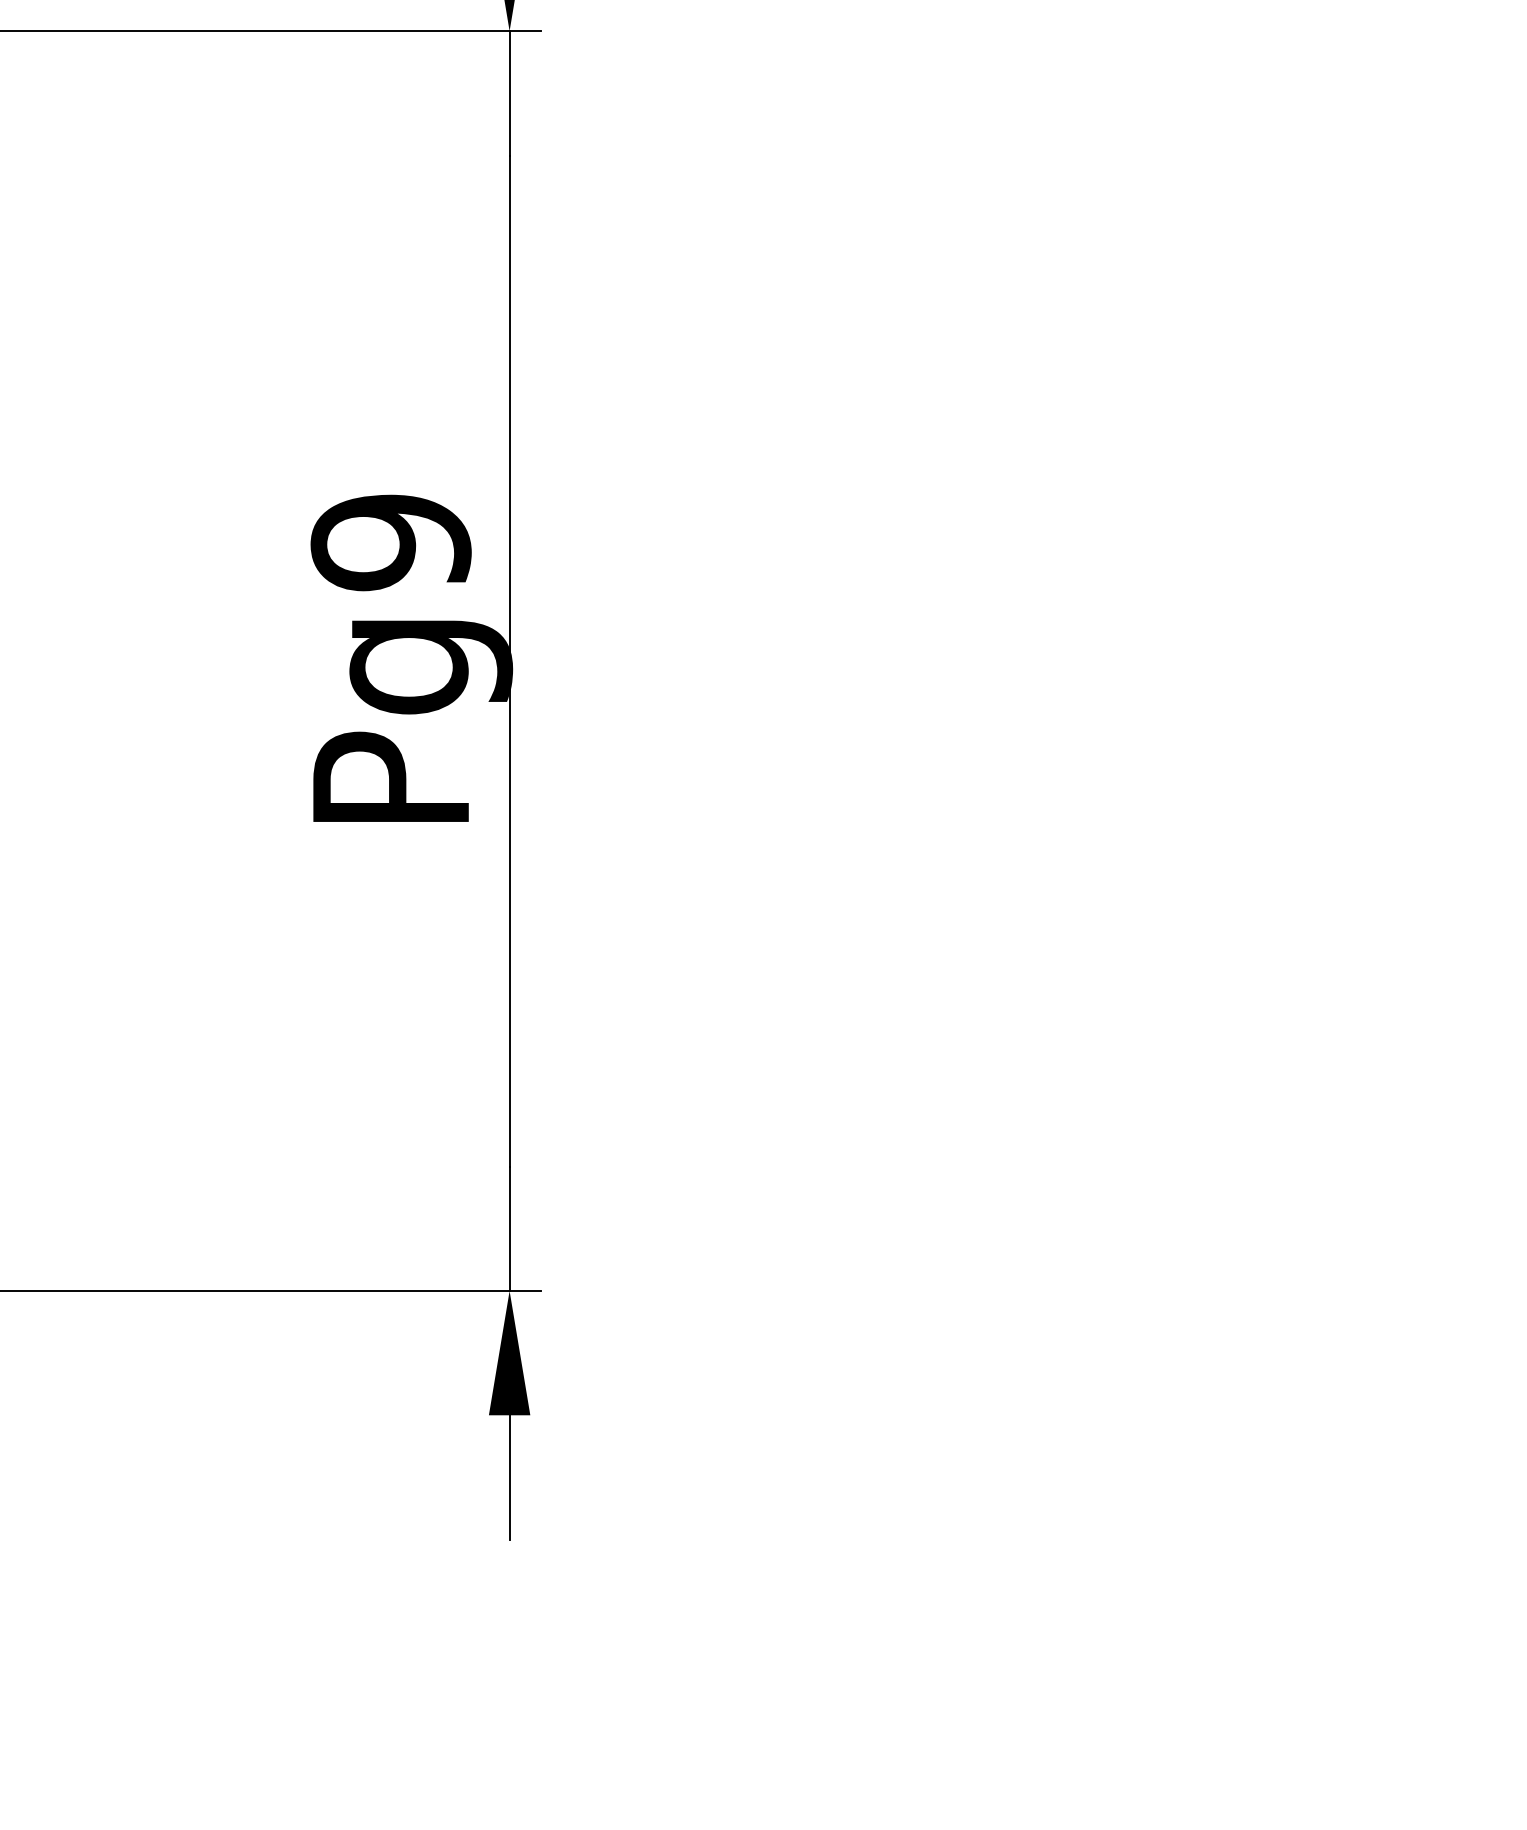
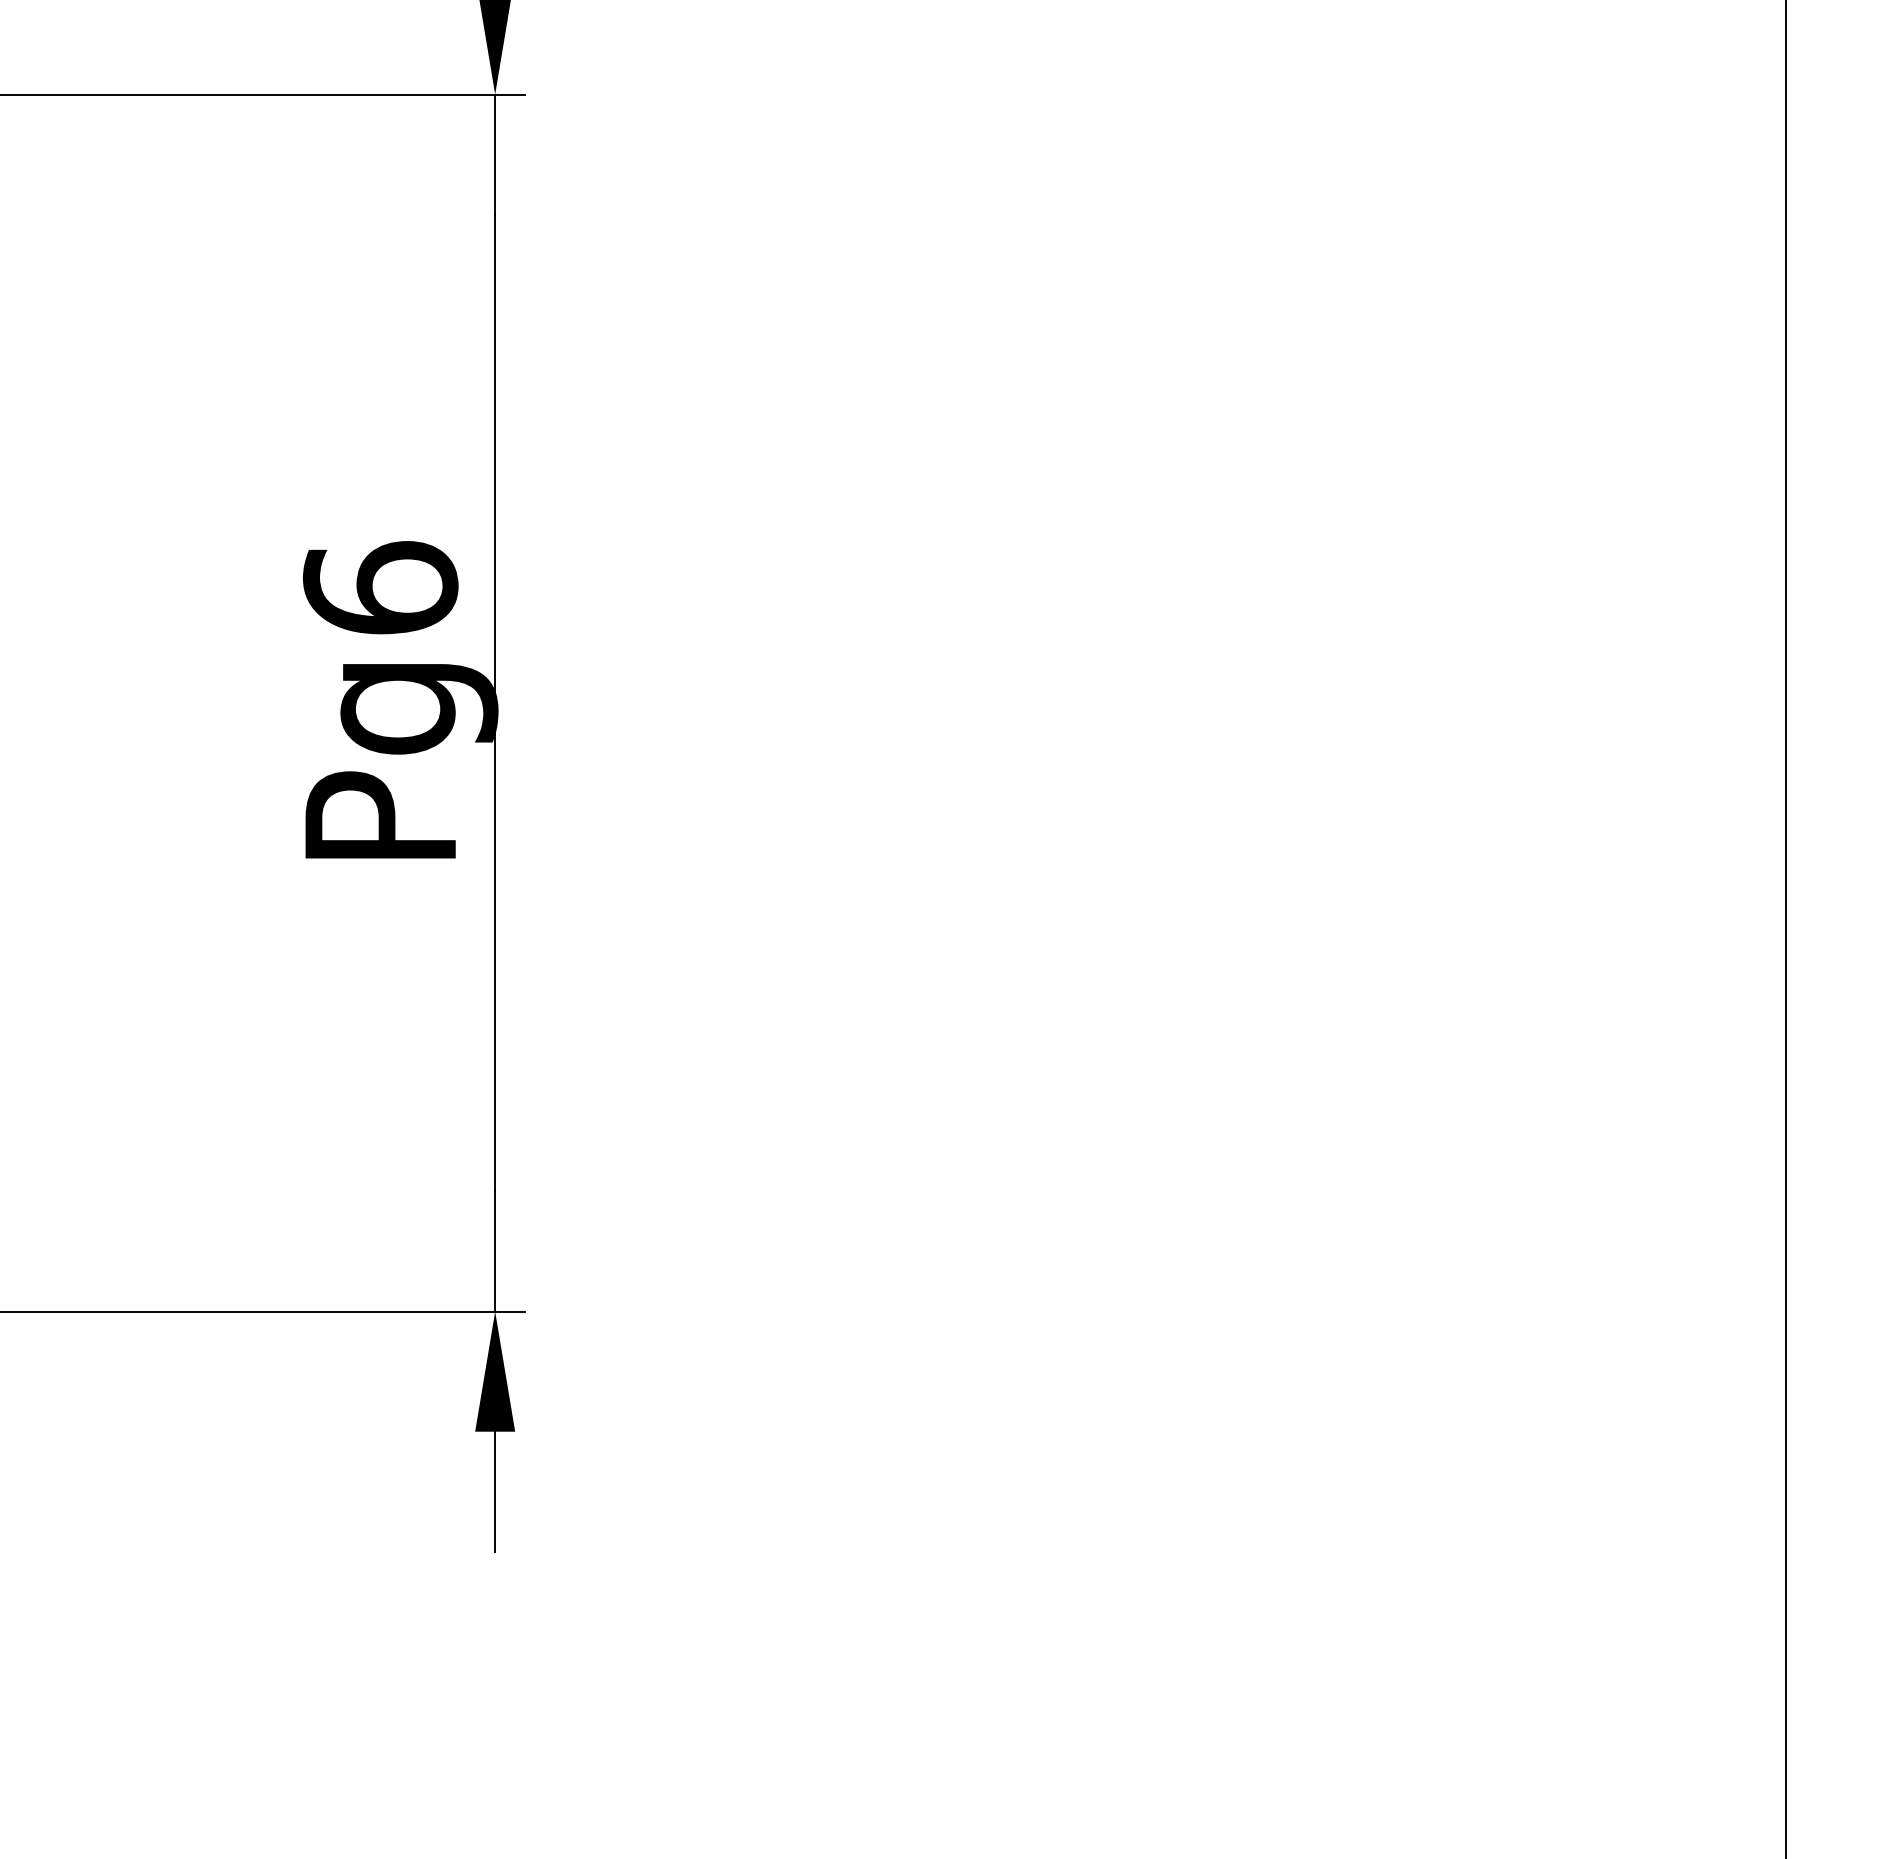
text: (390, 542) -> (380, 588), Pg9 -> Pg6

